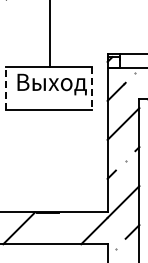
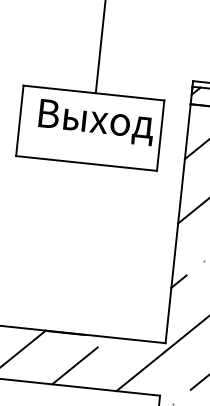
line: (6, 87) -> (20, 119), dashed -> solid
line: (91, 88) -> (160, 135), dashed -> solid
line: (54, 231) -> (74, 365), added

